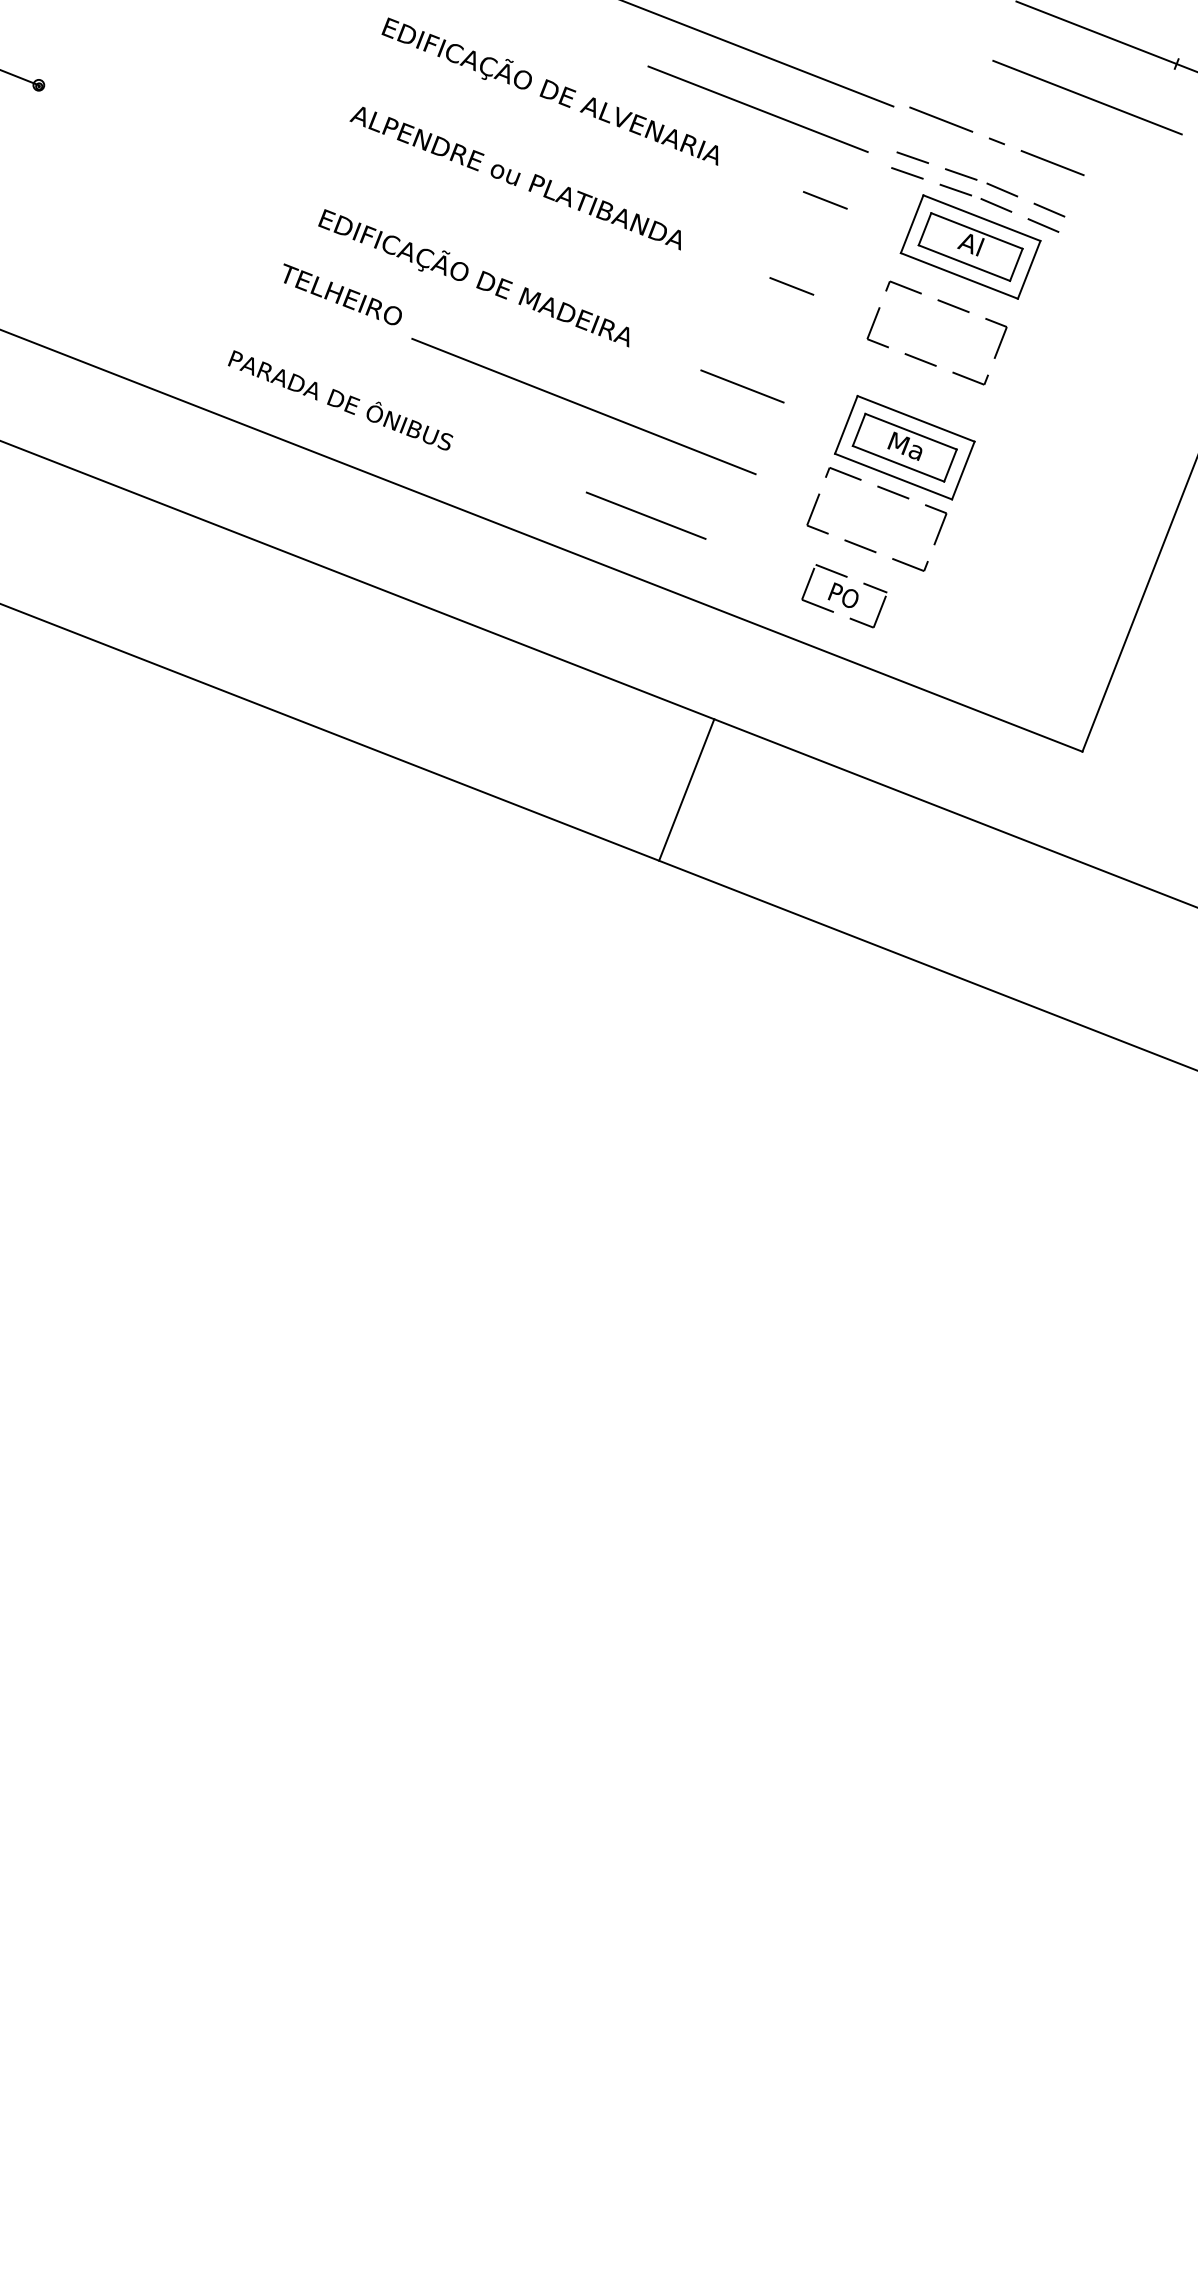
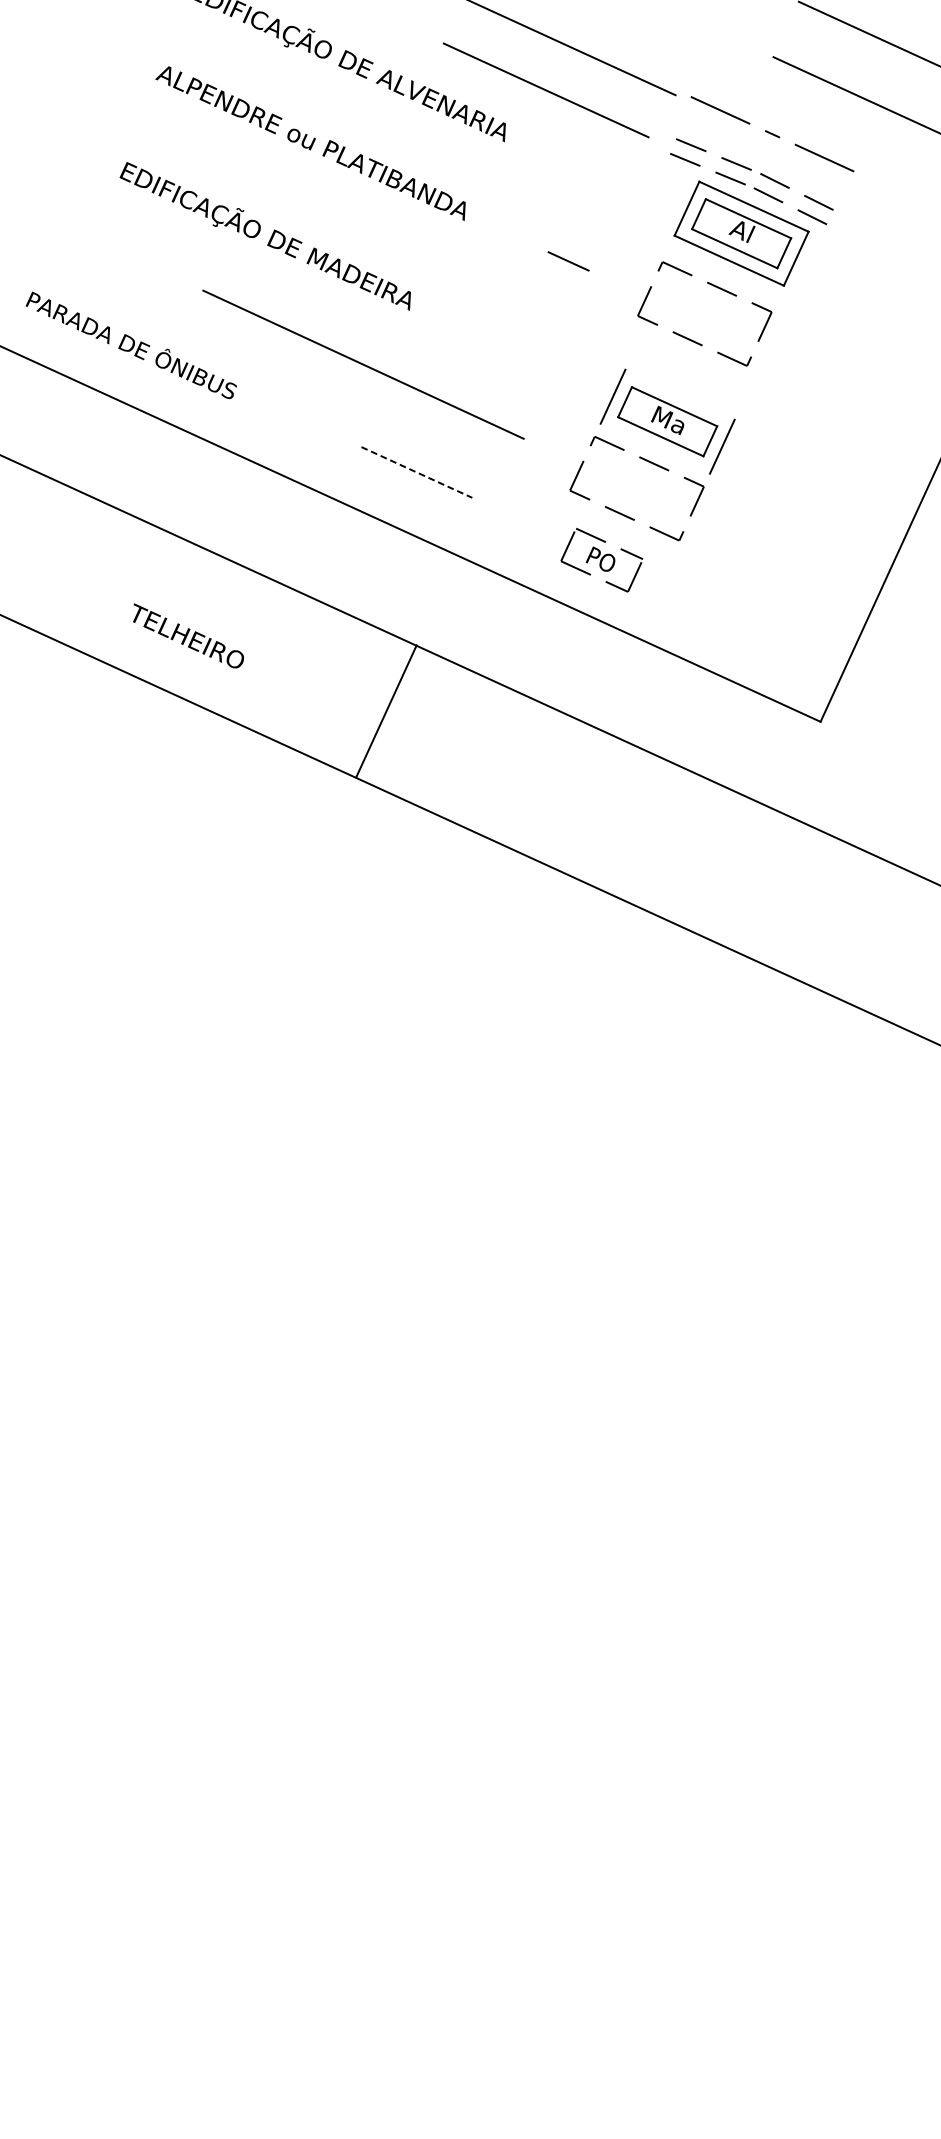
line: (824, 200) -> (604, 181), removed
text: (342, 294) -> (188, 636), moved
line: (742, 386) -> (516, 354), removed
line: (915, 418) -> (679, 394), removed
line: (893, 476) -> (655, 448), removed
line: (646, 515) -> (417, 472), solid -> dashed
line: (686, 789) -> (386, 710), moved

